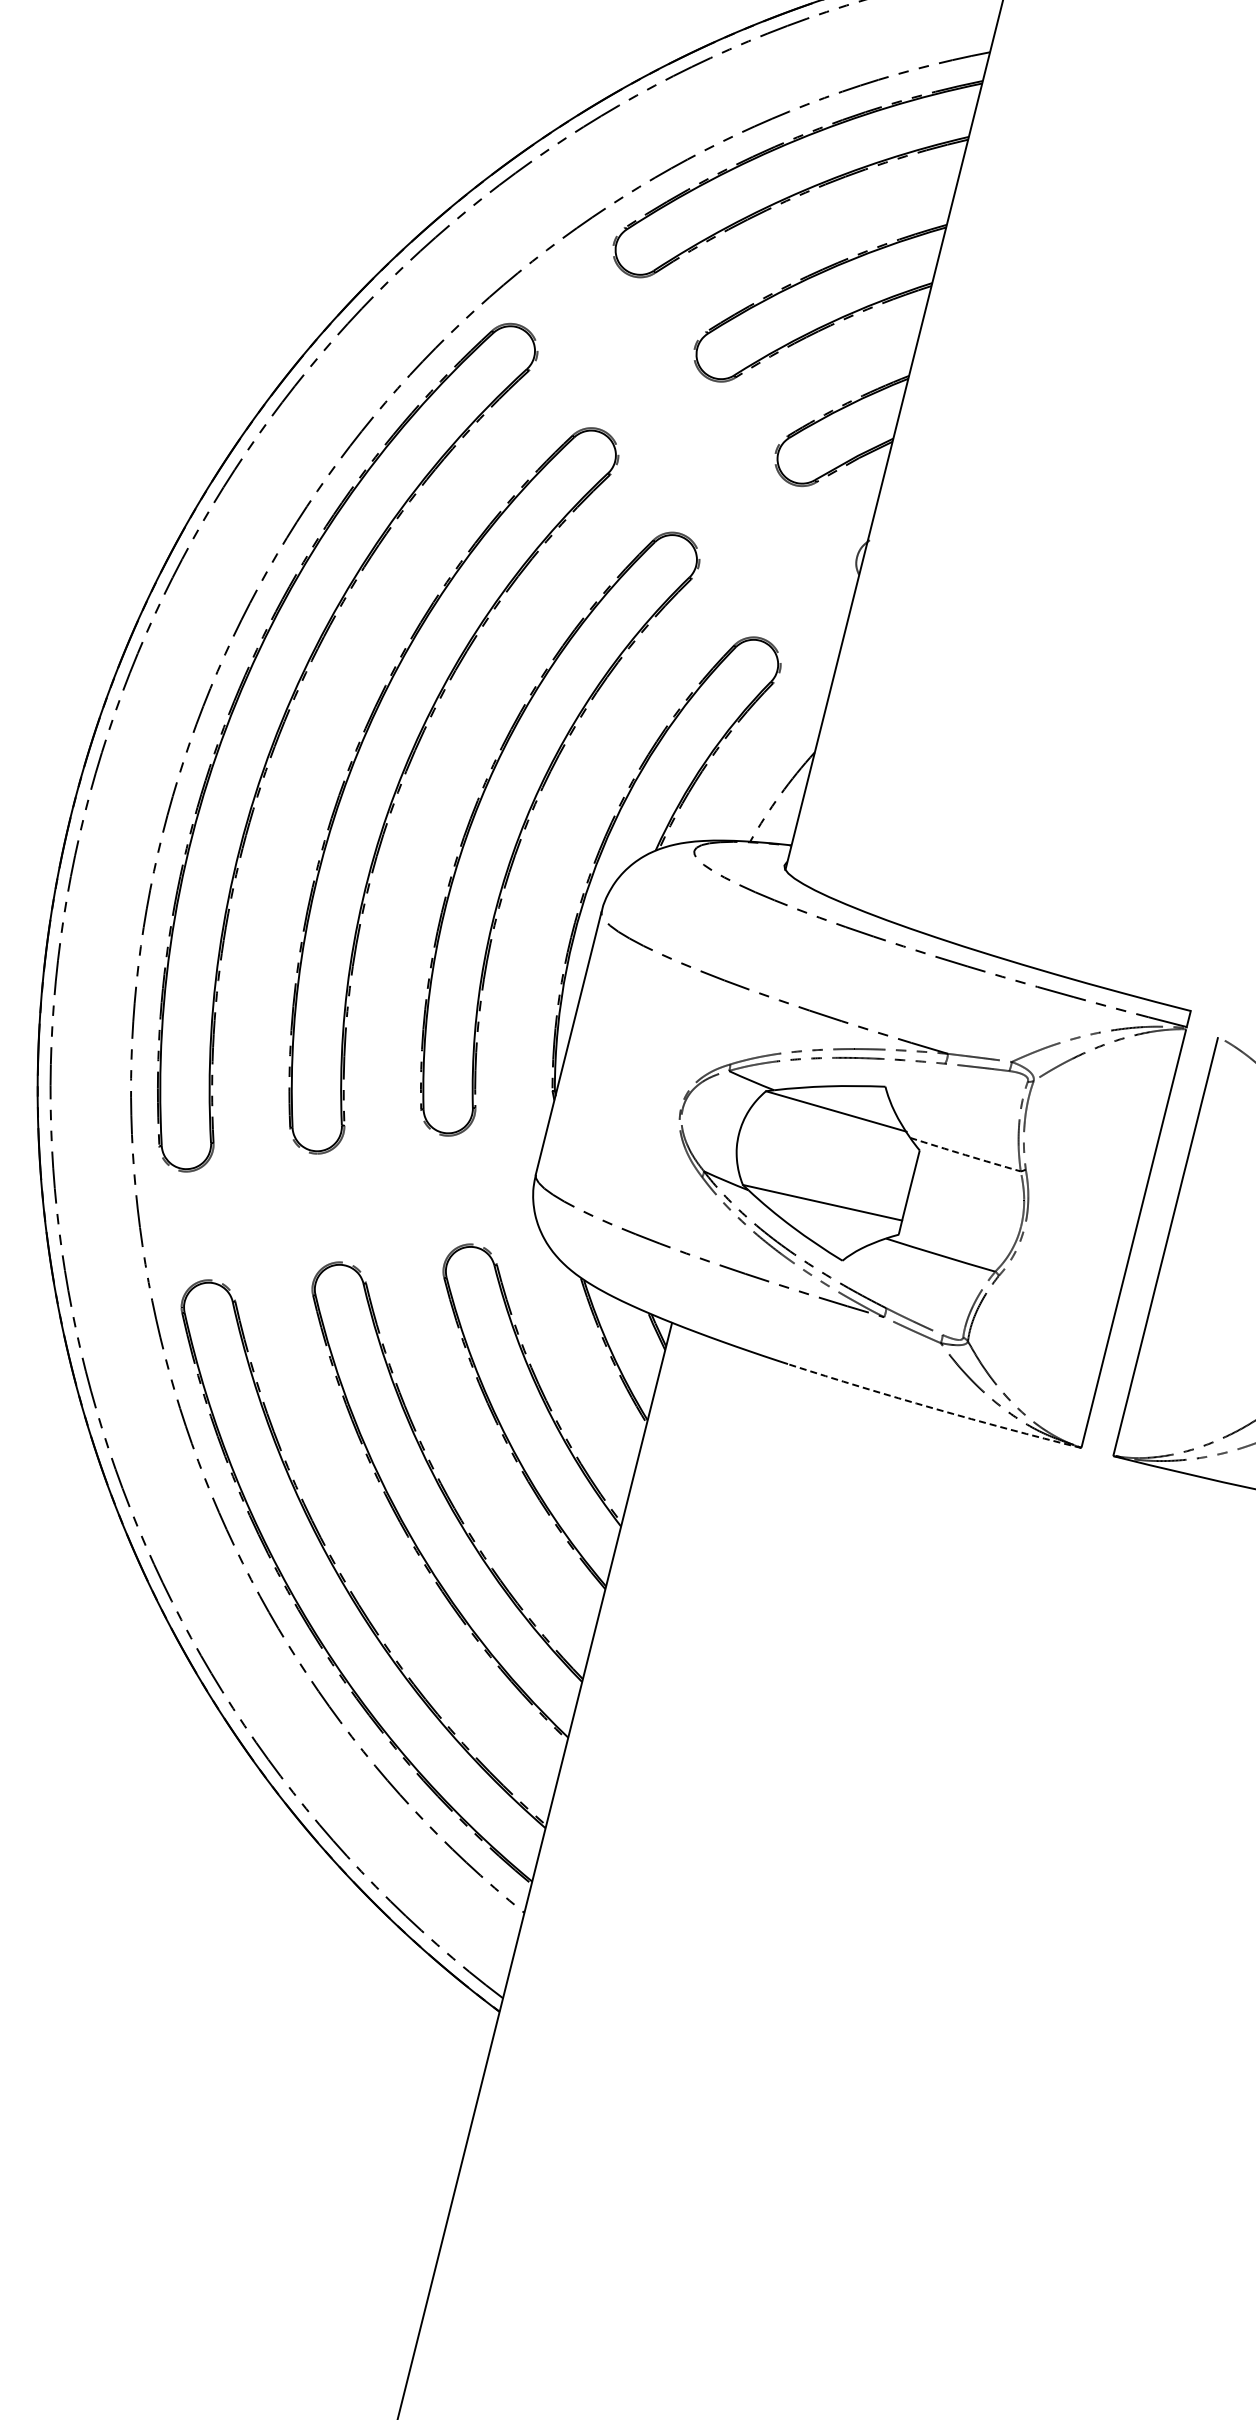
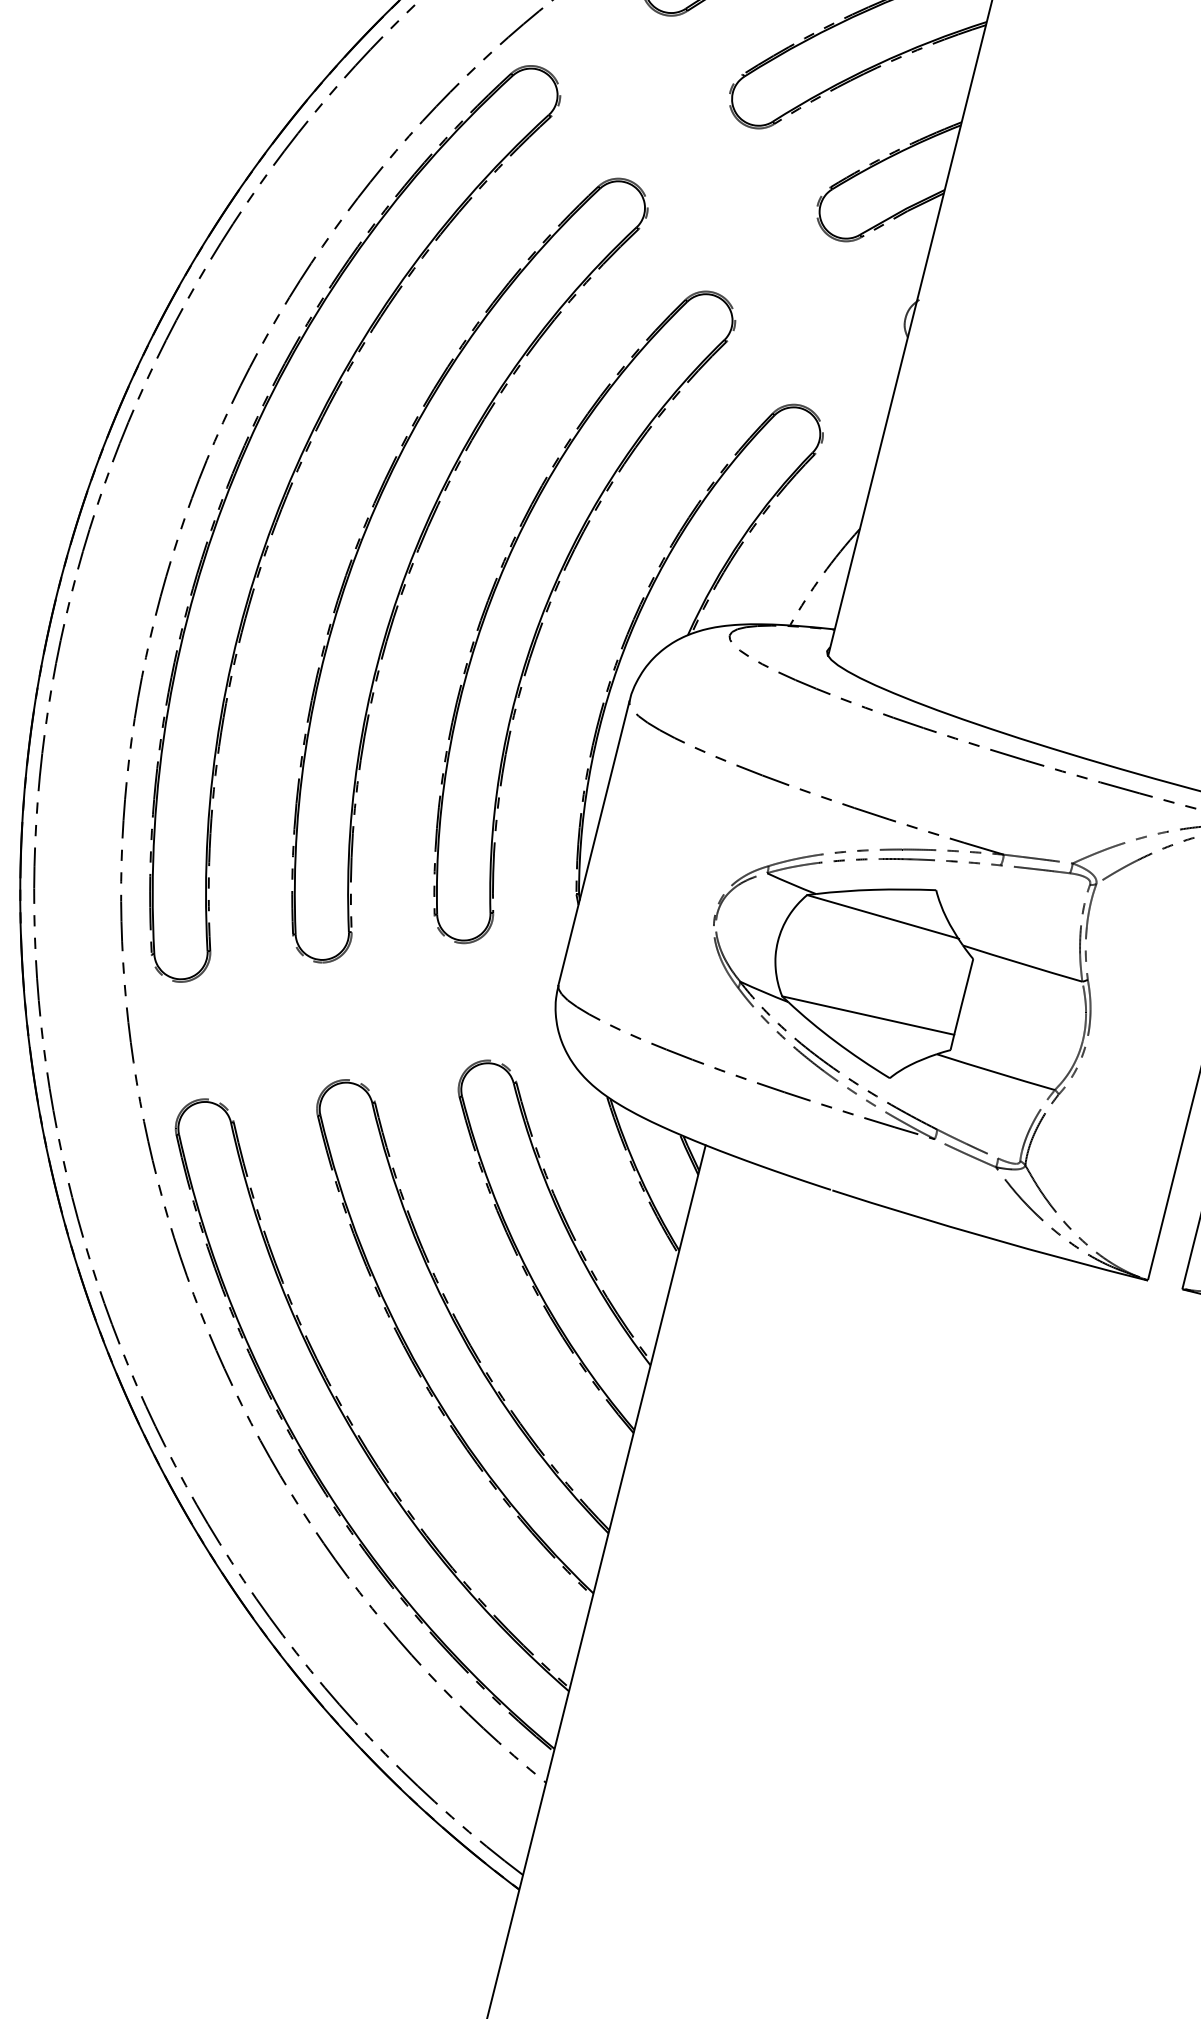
arc: (965, 1155) -> (1022, 964), dashed -> solid
arc: (934, 1408) -> (989, 1237), dashed -> solid

